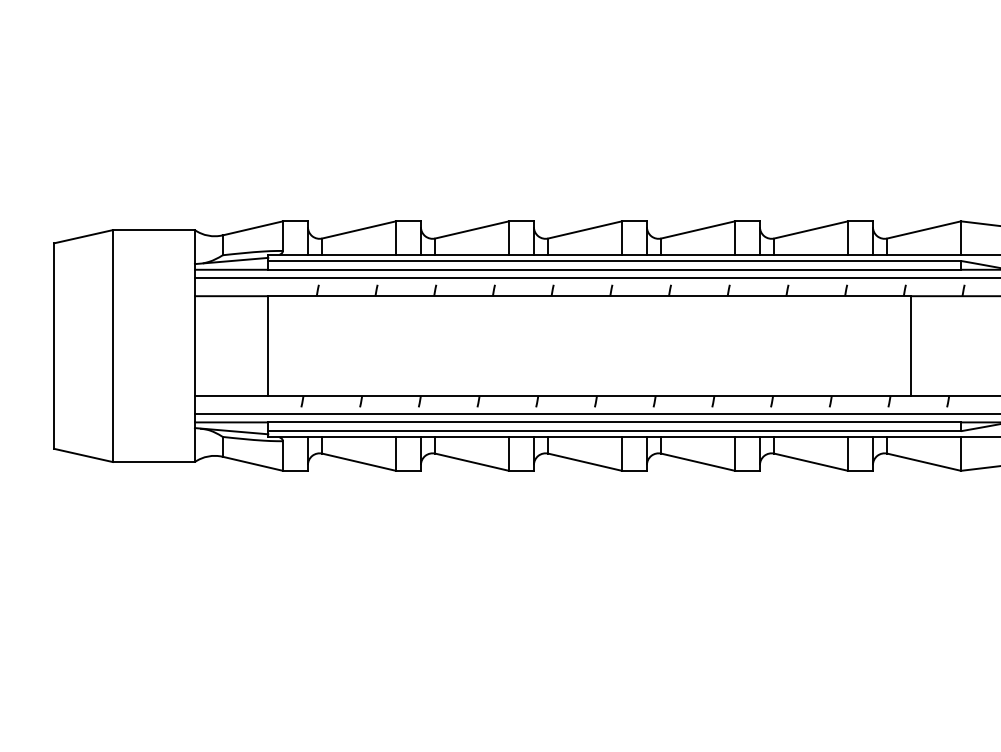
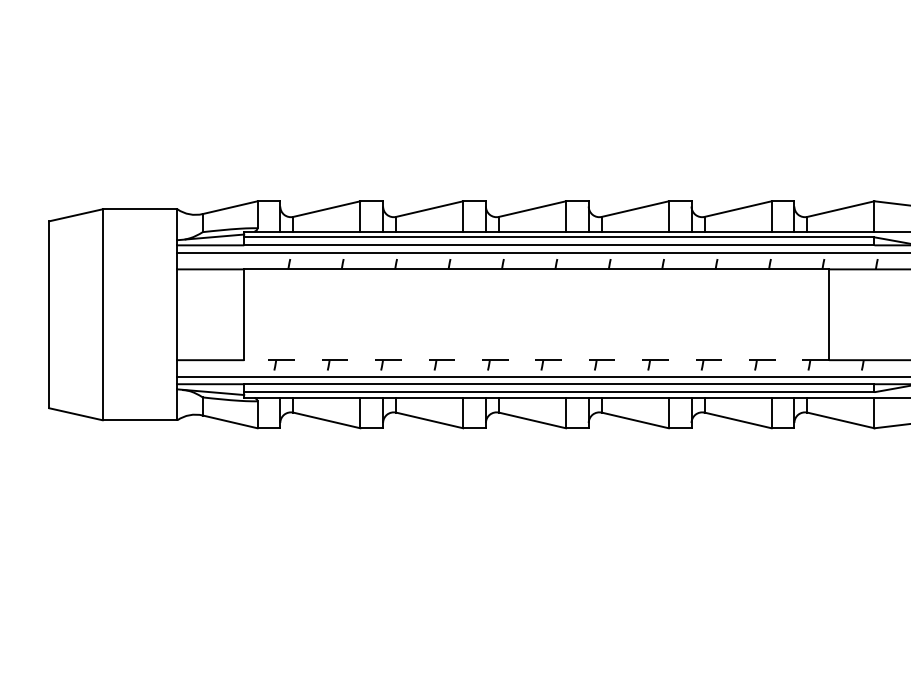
line: (589, 396) -> (536, 360), solid -> dashed

